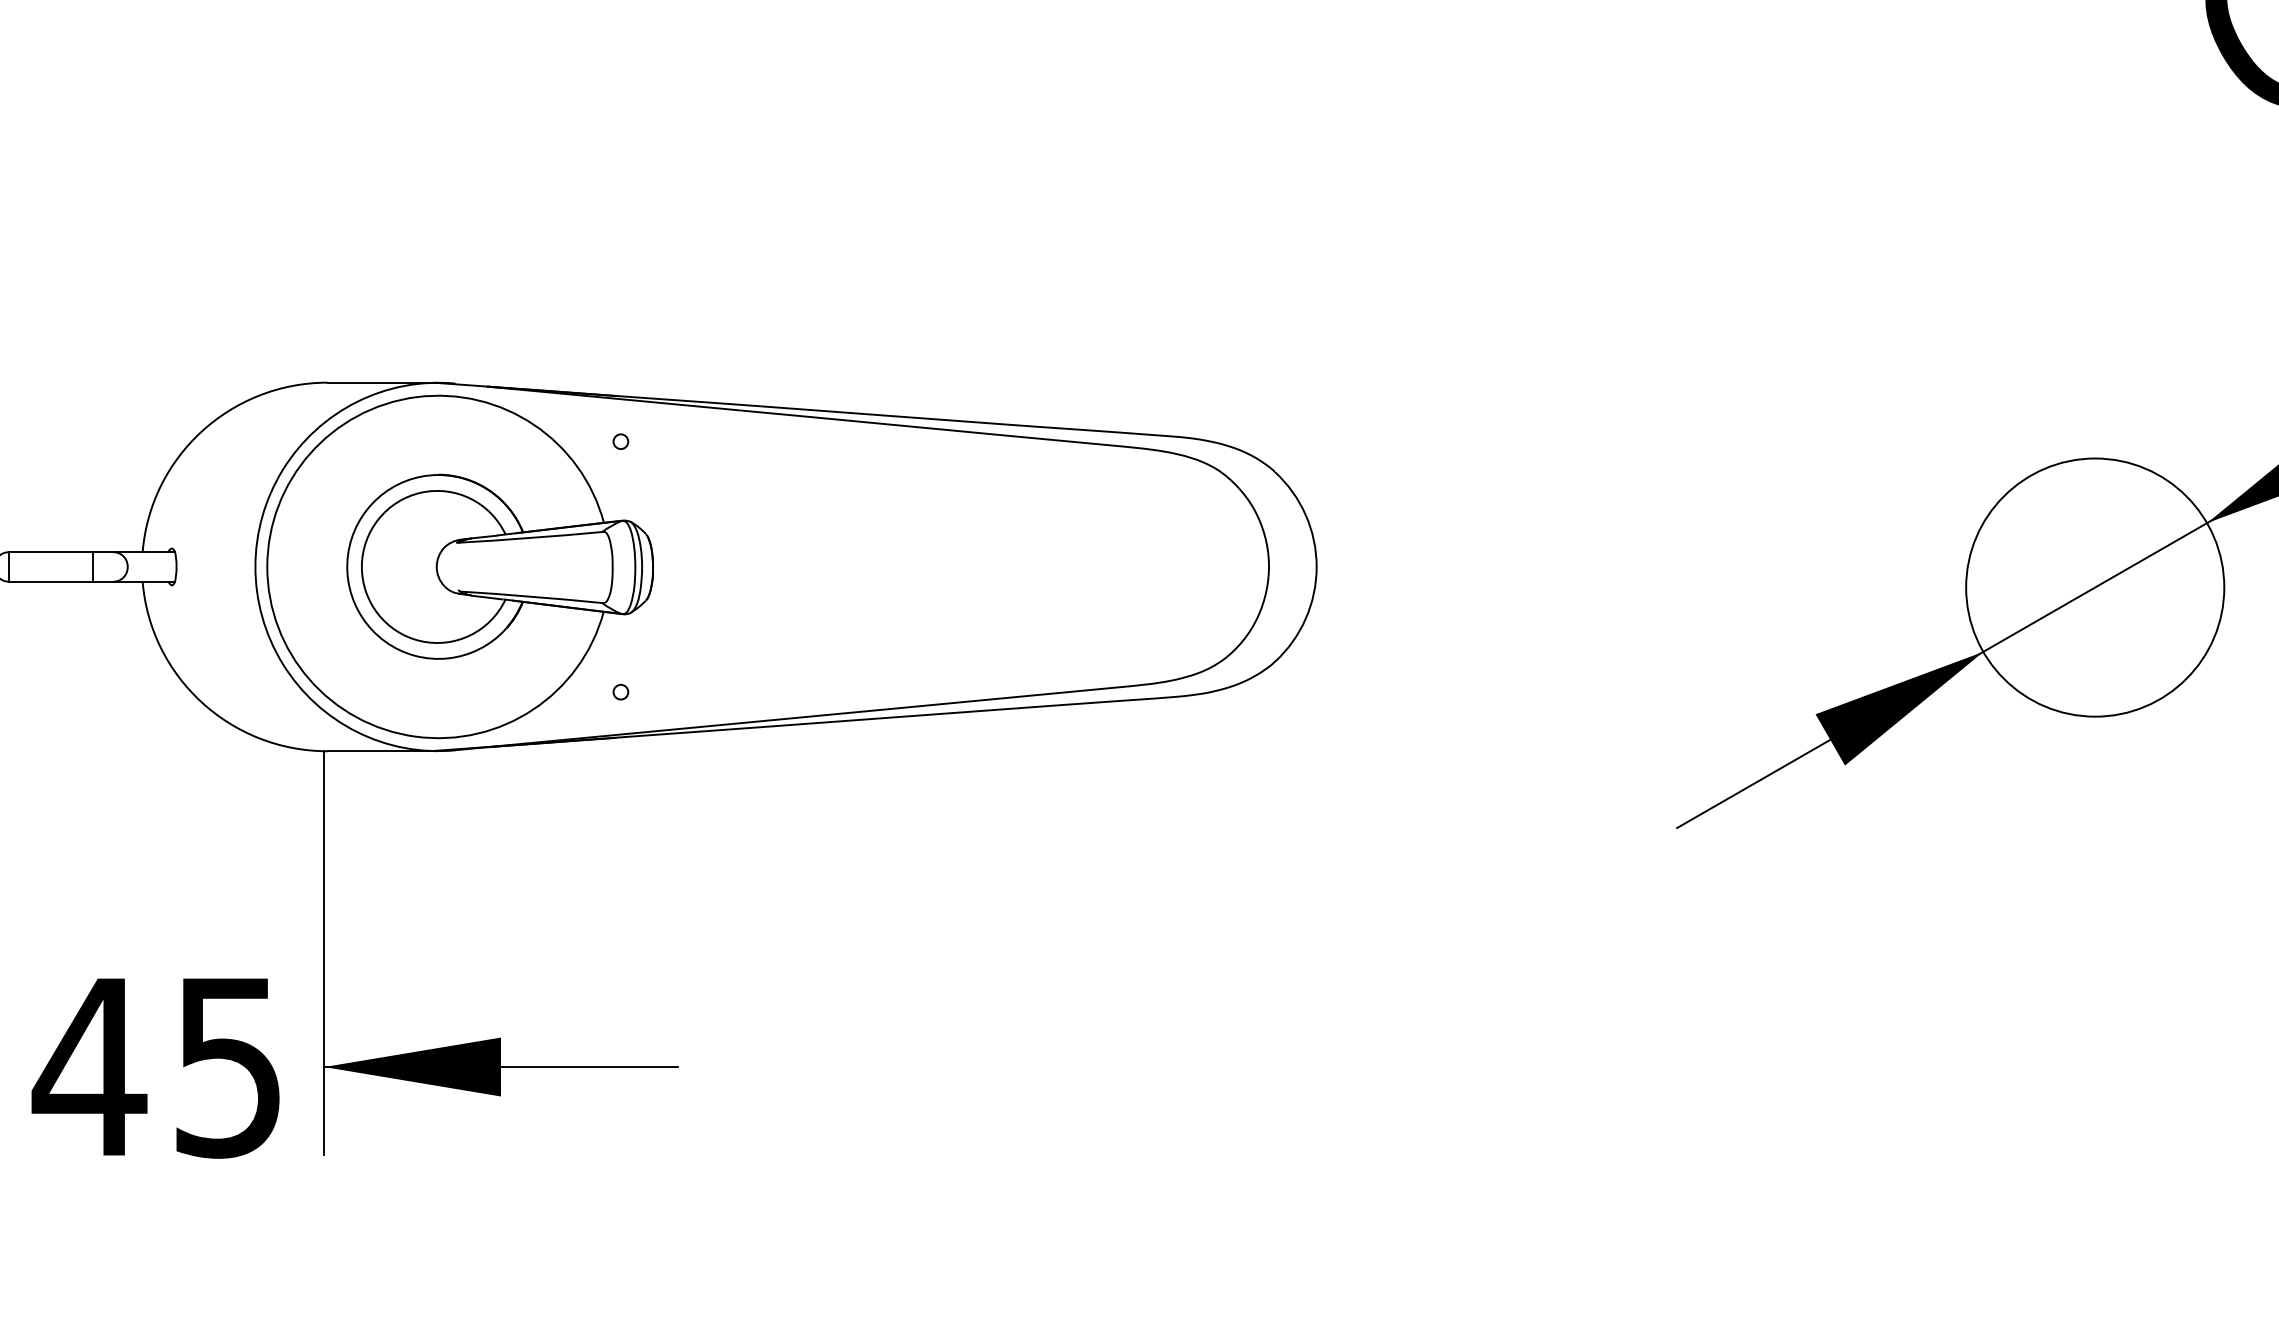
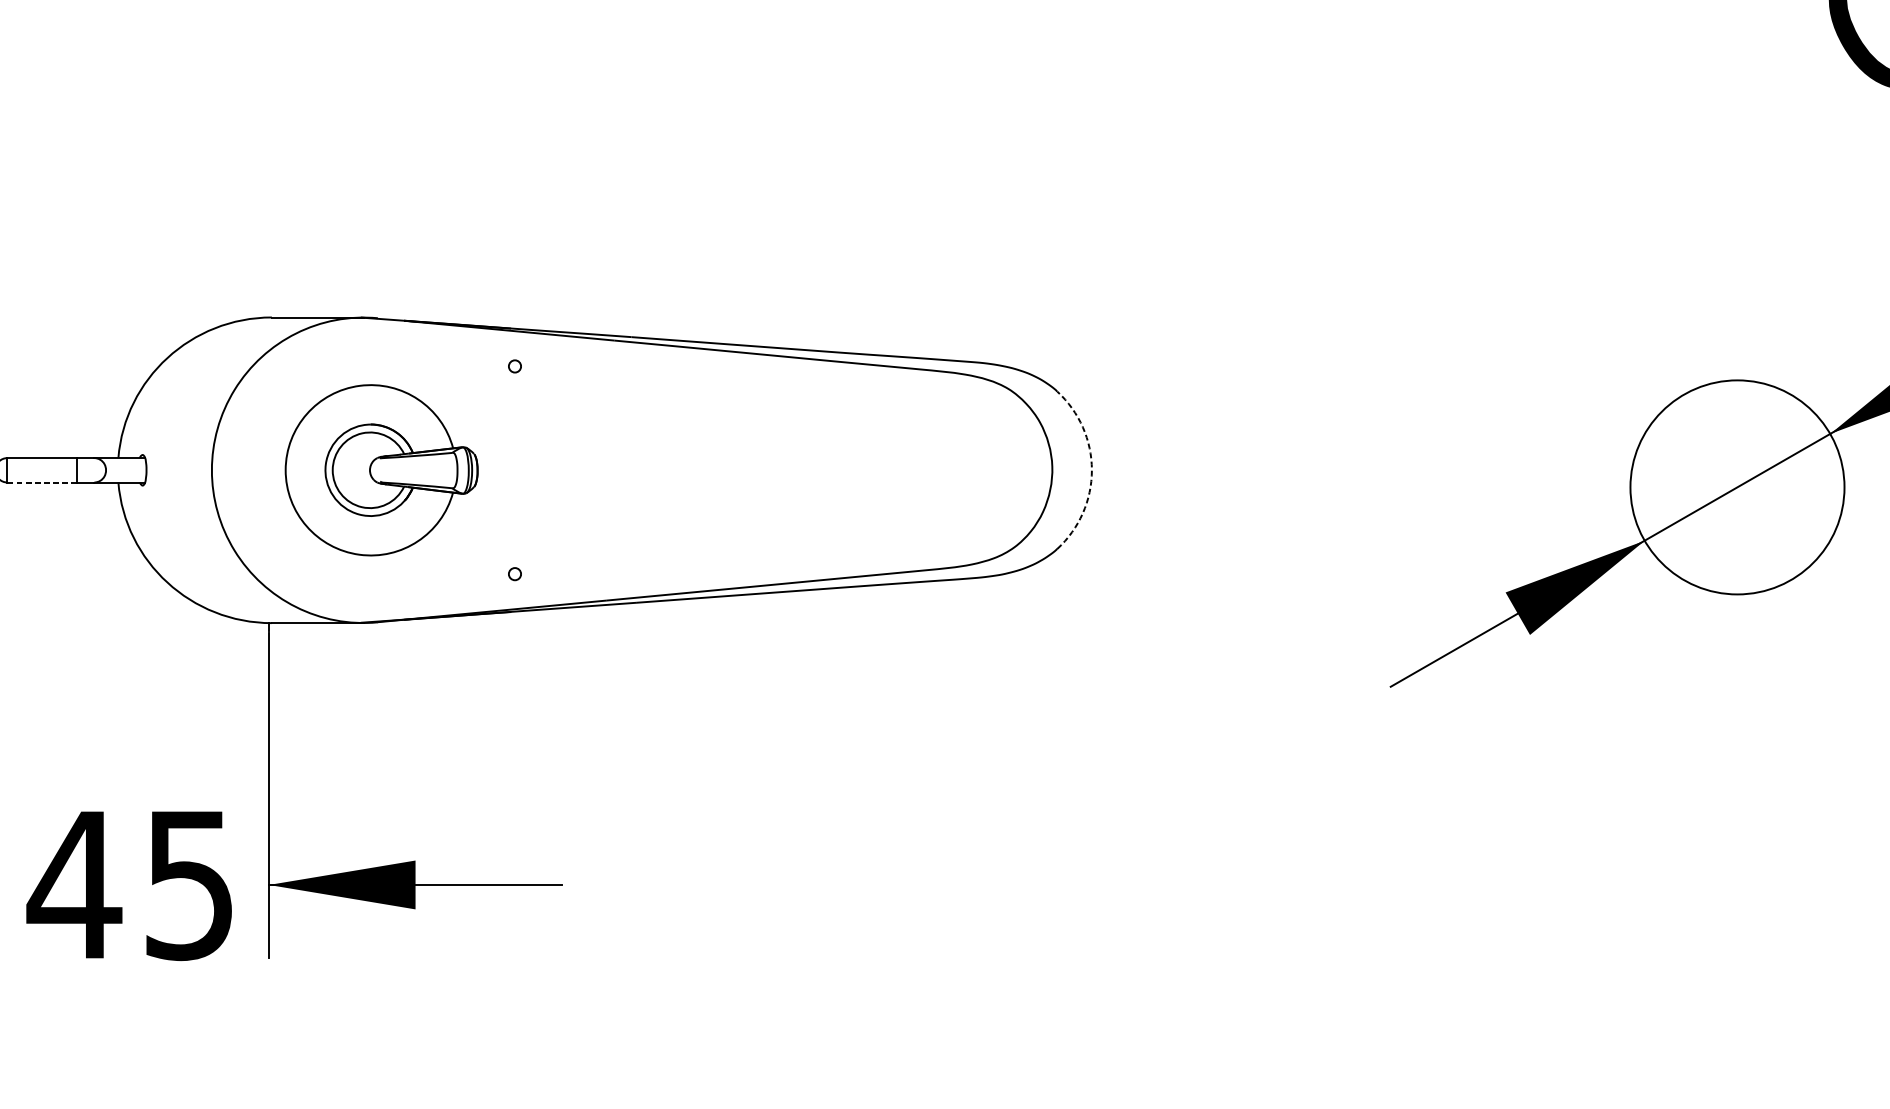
part: (459, 566) -> (381, 469), size x0.6
arc: (1316, 566) -> (1091, 469), solid -> dashed
line: (50, 581) -> (42, 482), solid -> dashed

